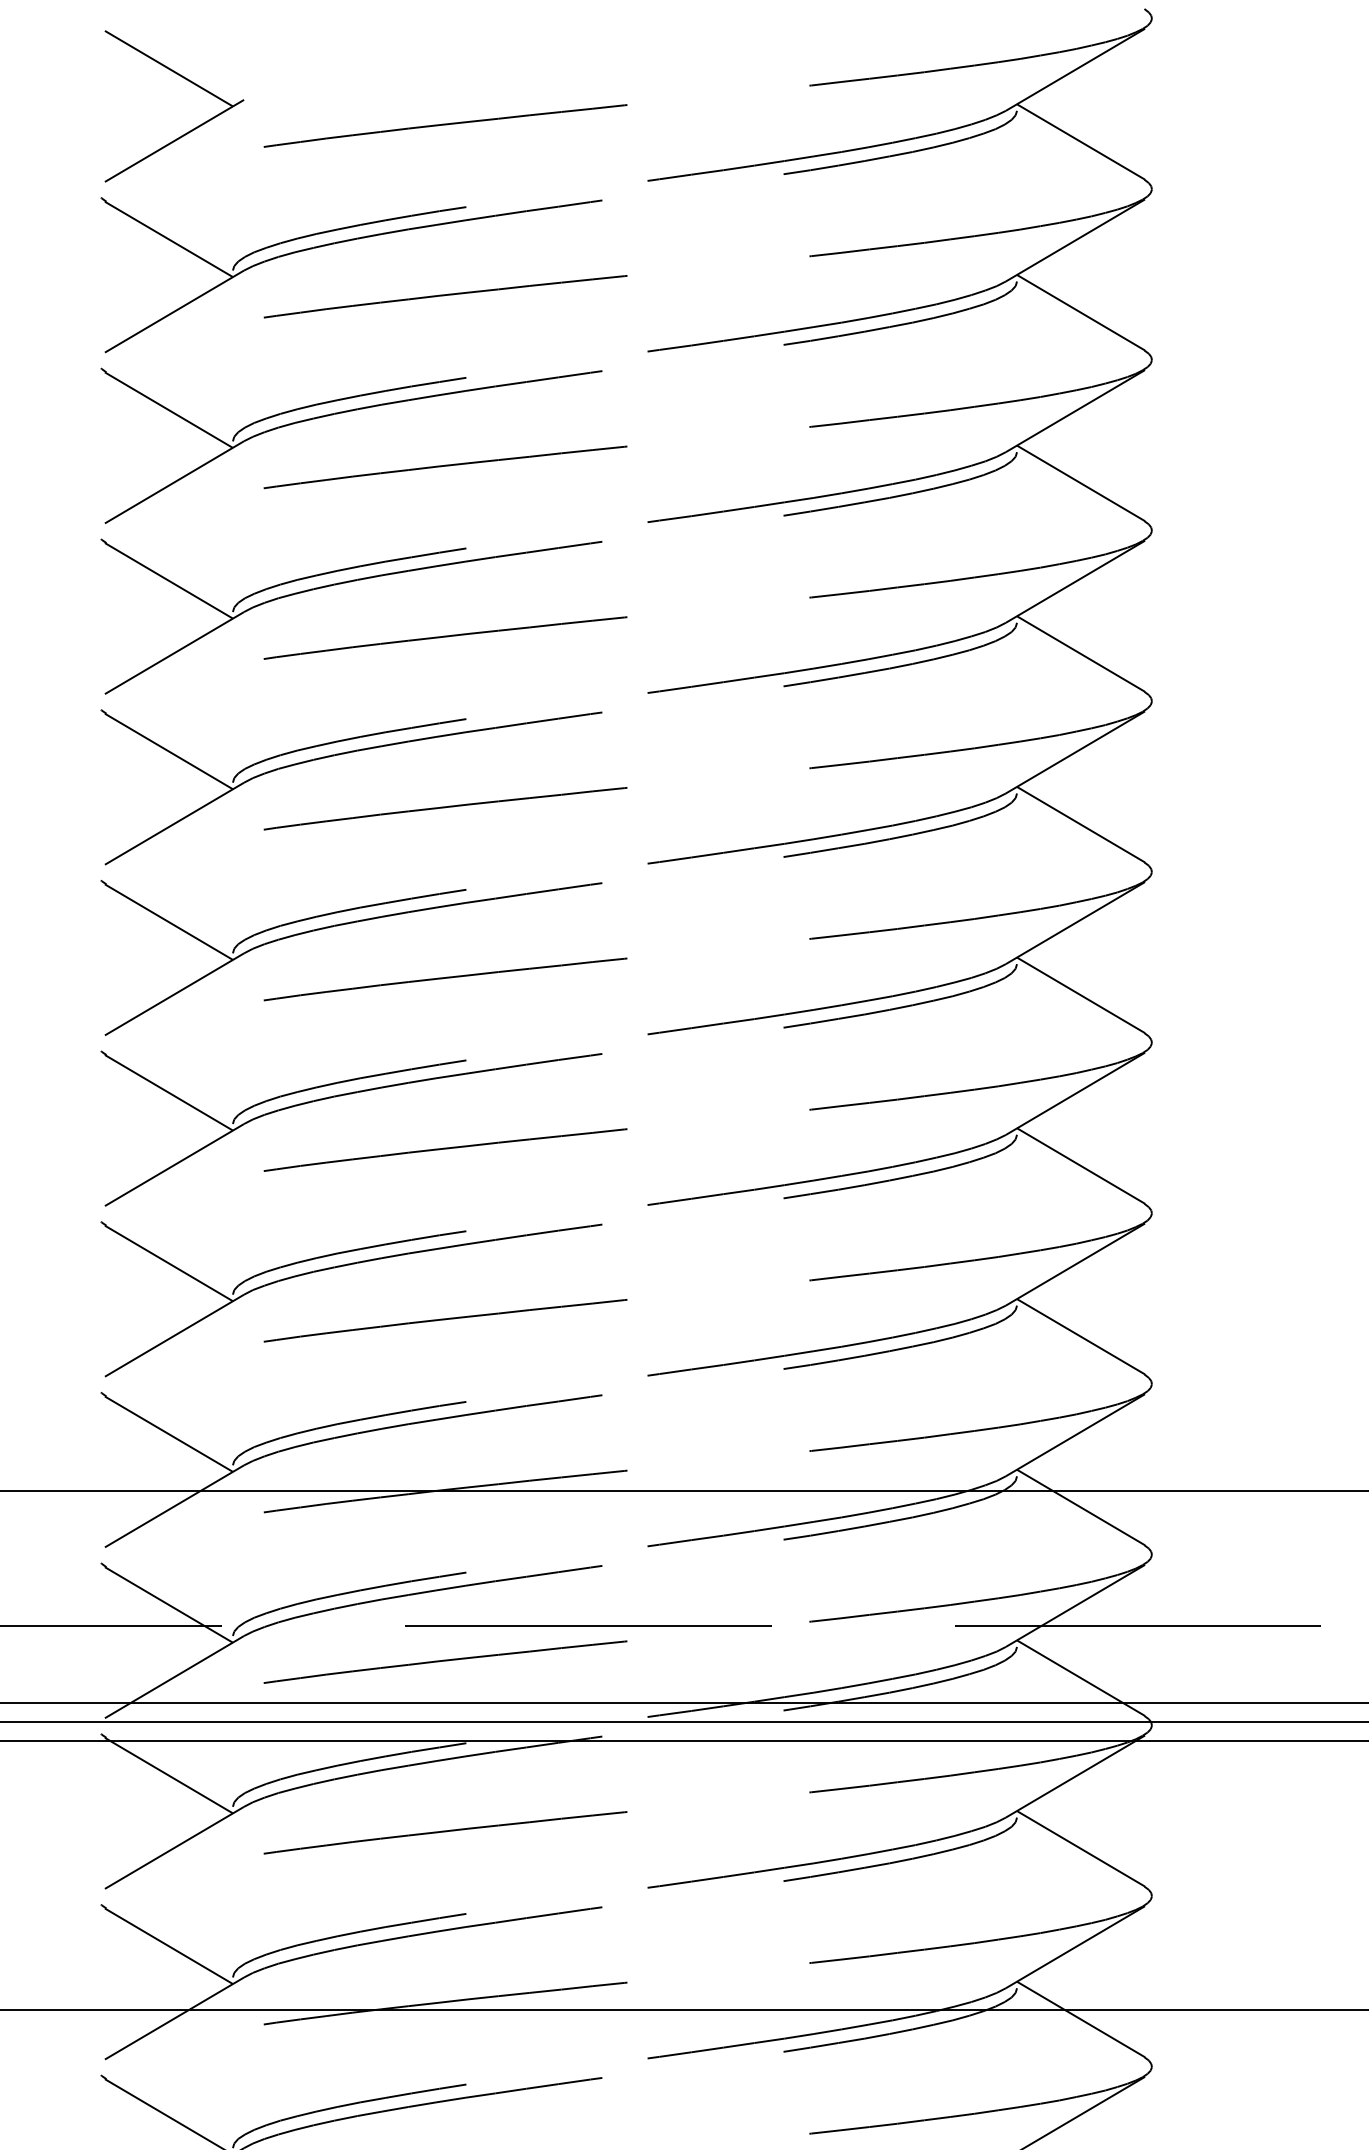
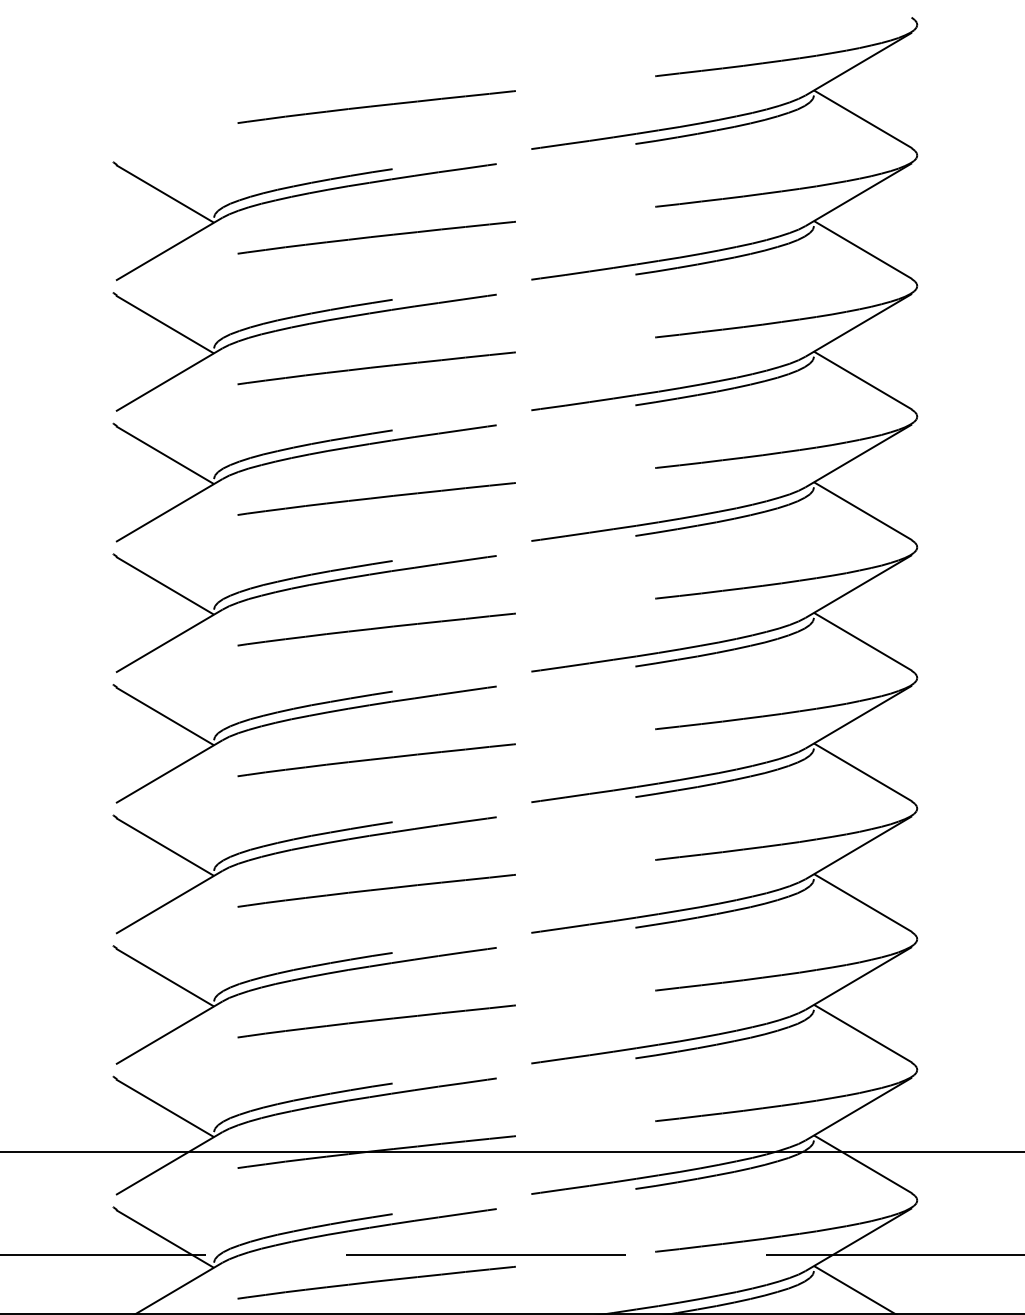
part: (191, 83) -> (182, 74), removed

